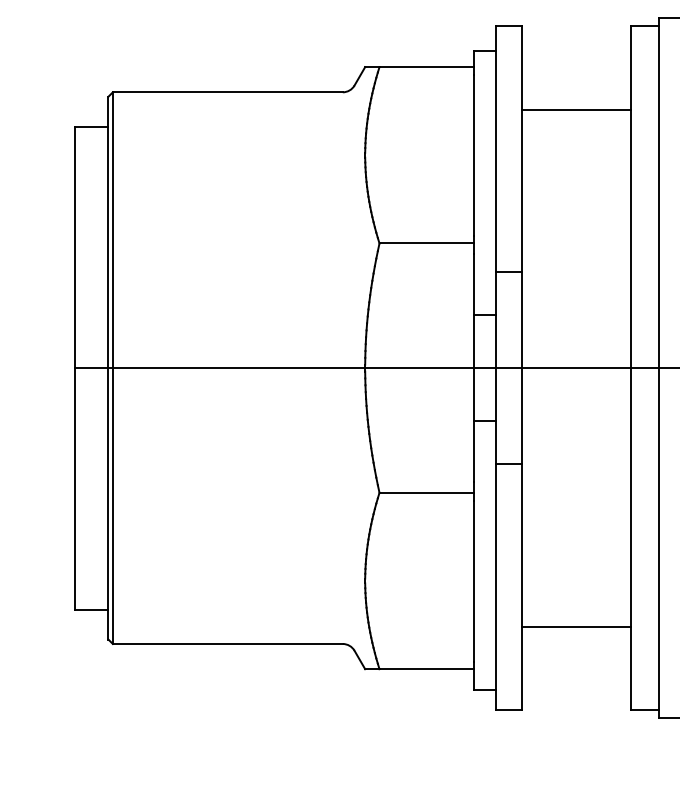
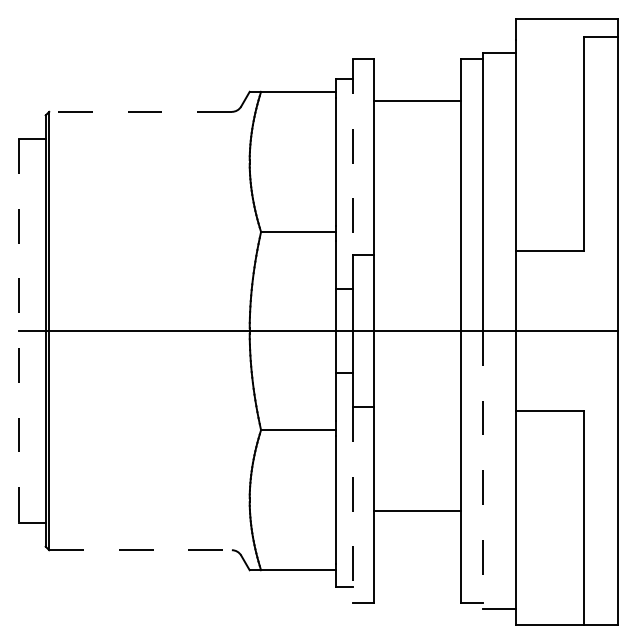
line: (227, 91) -> (140, 111), solid -> dashed
line: (576, 109) -> (417, 100), moved
line: (495, 149) -> (353, 157), solid -> dashed
line: (75, 368) -> (19, 331), solid -> dashed
line: (658, 543) -> (482, 470), solid -> dashed
line: (495, 586) -> (353, 504), solid -> dashed
line: (576, 626) -> (417, 511), moved
line: (229, 644) -> (141, 550), solid -> dashed

